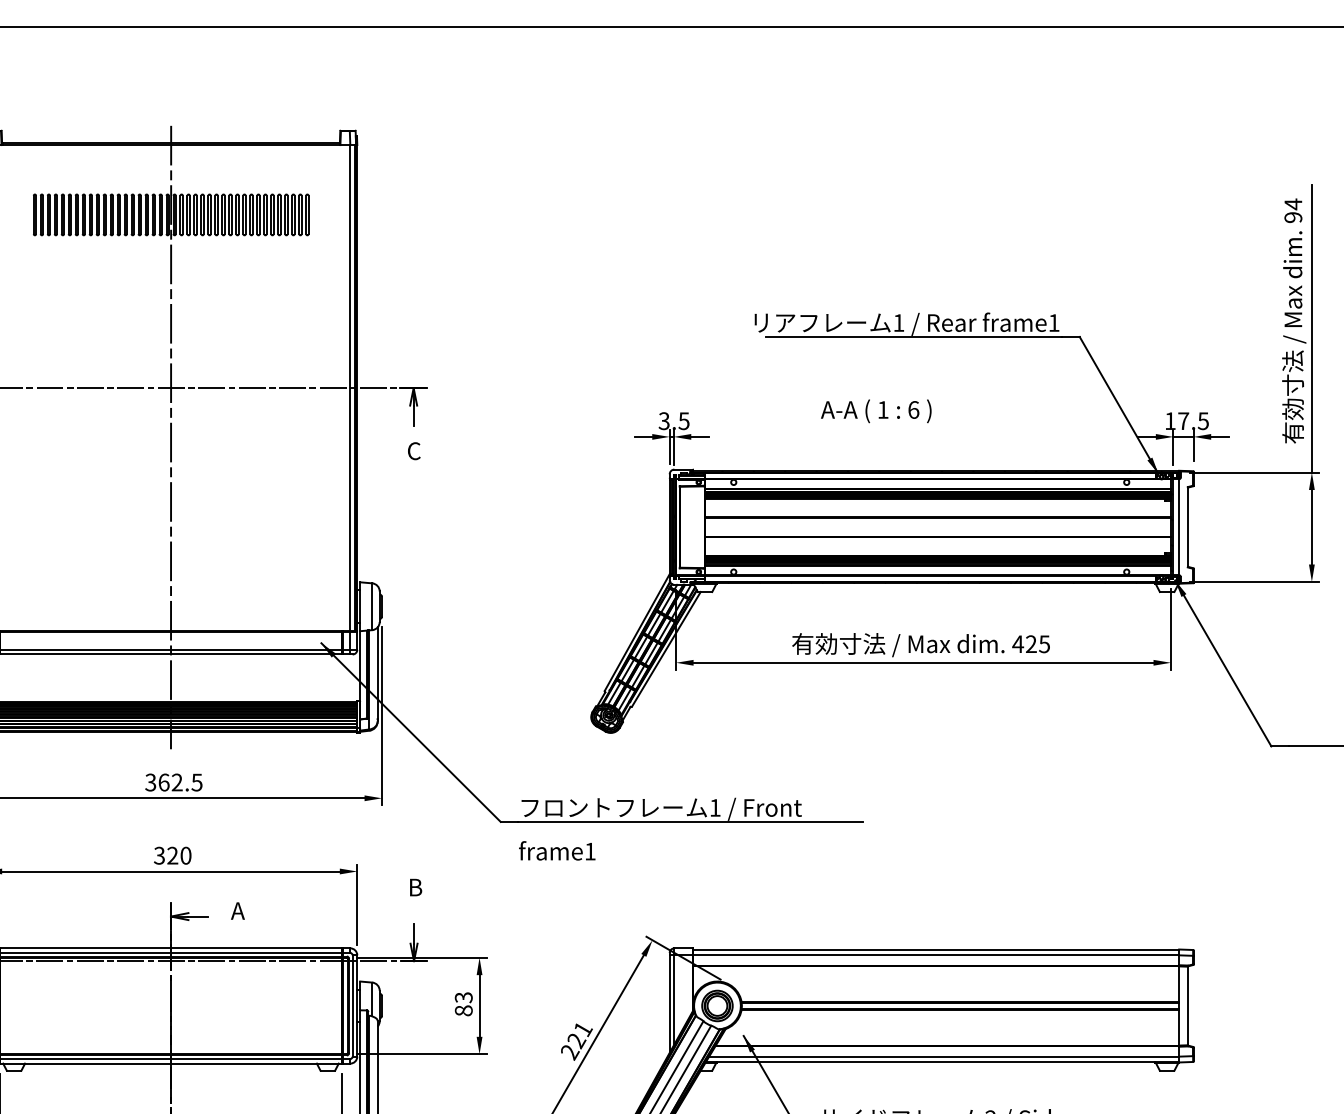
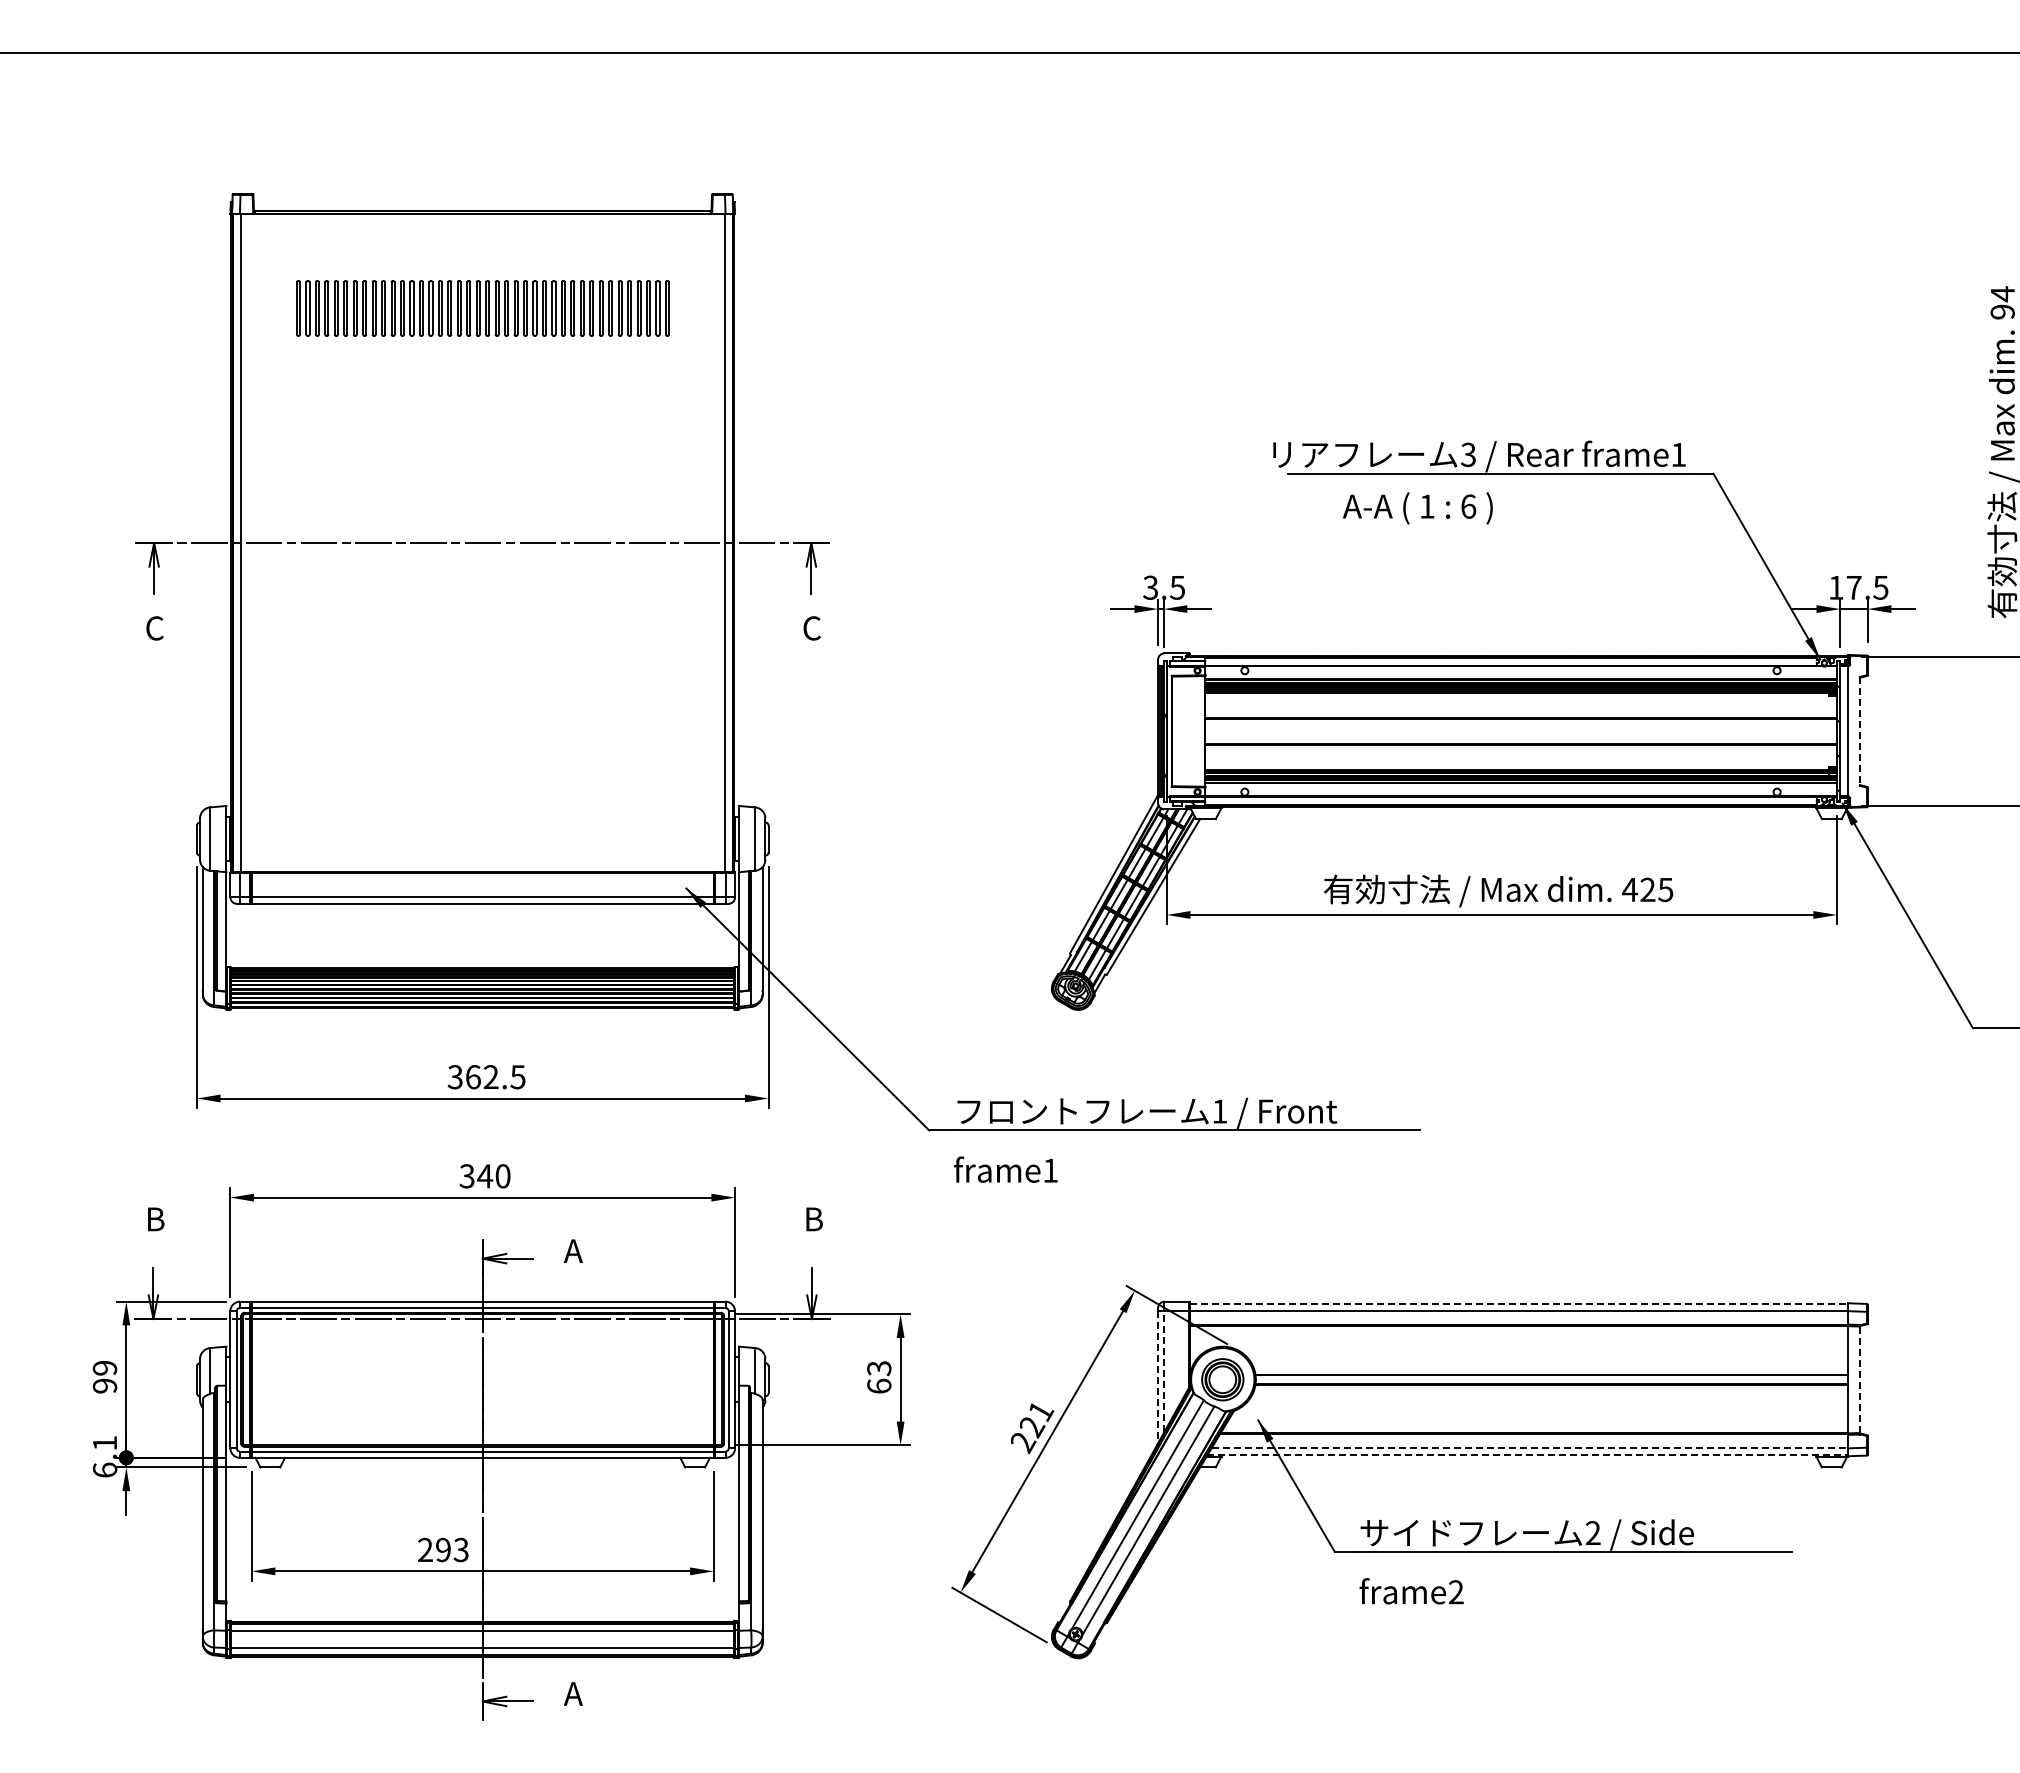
text: (898, 322) -> (1467, 454), 1 -> 3
text: (875, 411) -> (1417, 508), moved
line: (170, 437) -> (482, 609), removed
line: (1187, 527) -> (1859, 731), solid -> dashed
text: (173, 855) -> (485, 1176), 320 -> 340
line: (936, 950) -> (1519, 1304), solid -> dashed
line: (674, 999) -> (1164, 1371), solid -> dashed
line: (669, 1004) -> (1158, 1377), solid -> dashed
line: (1187, 1005) -> (1859, 1379), solid -> dashed
text: (463, 1010) -> (879, 1385), 83 -> 63
line: (944, 1056) -> (1530, 1448), solid -> dashed
line: (943, 1061) -> (1528, 1455), solid -> dashed

